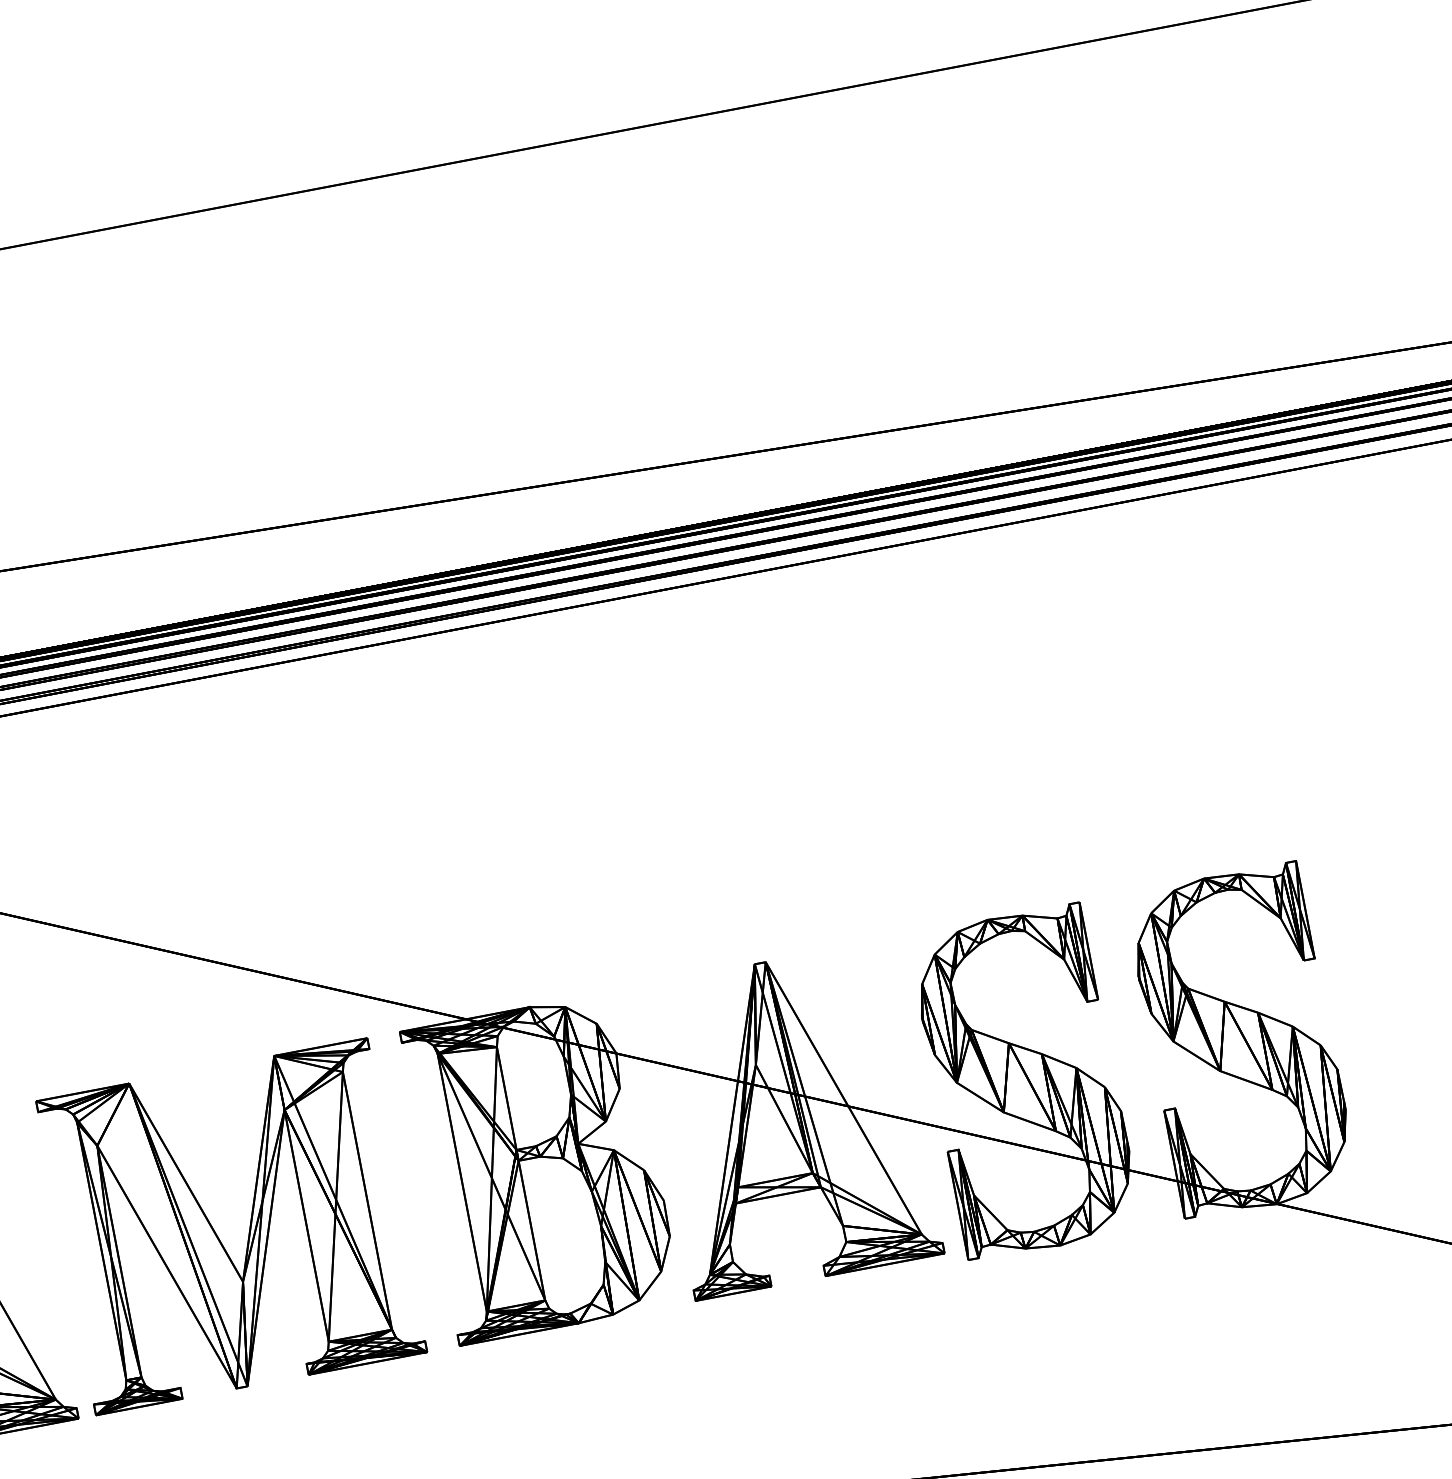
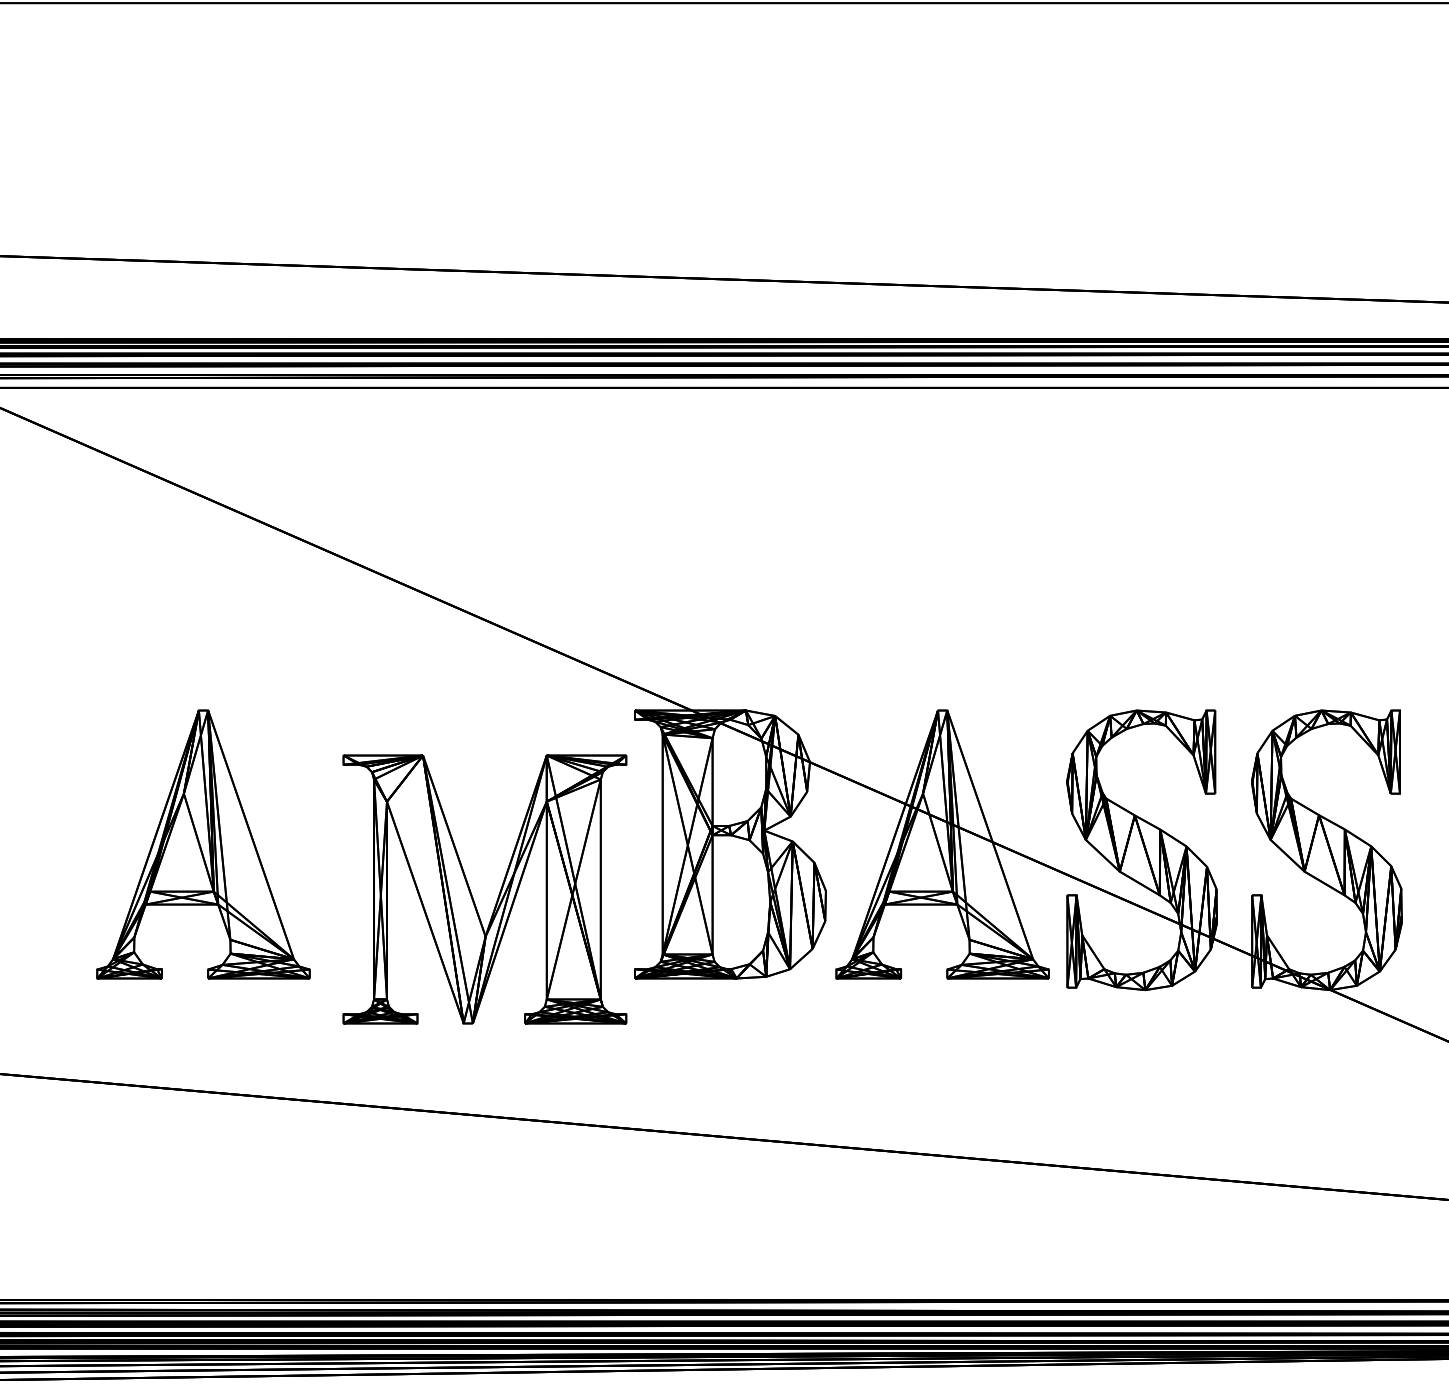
part: (218, 1235) -> (472, 894), moved

